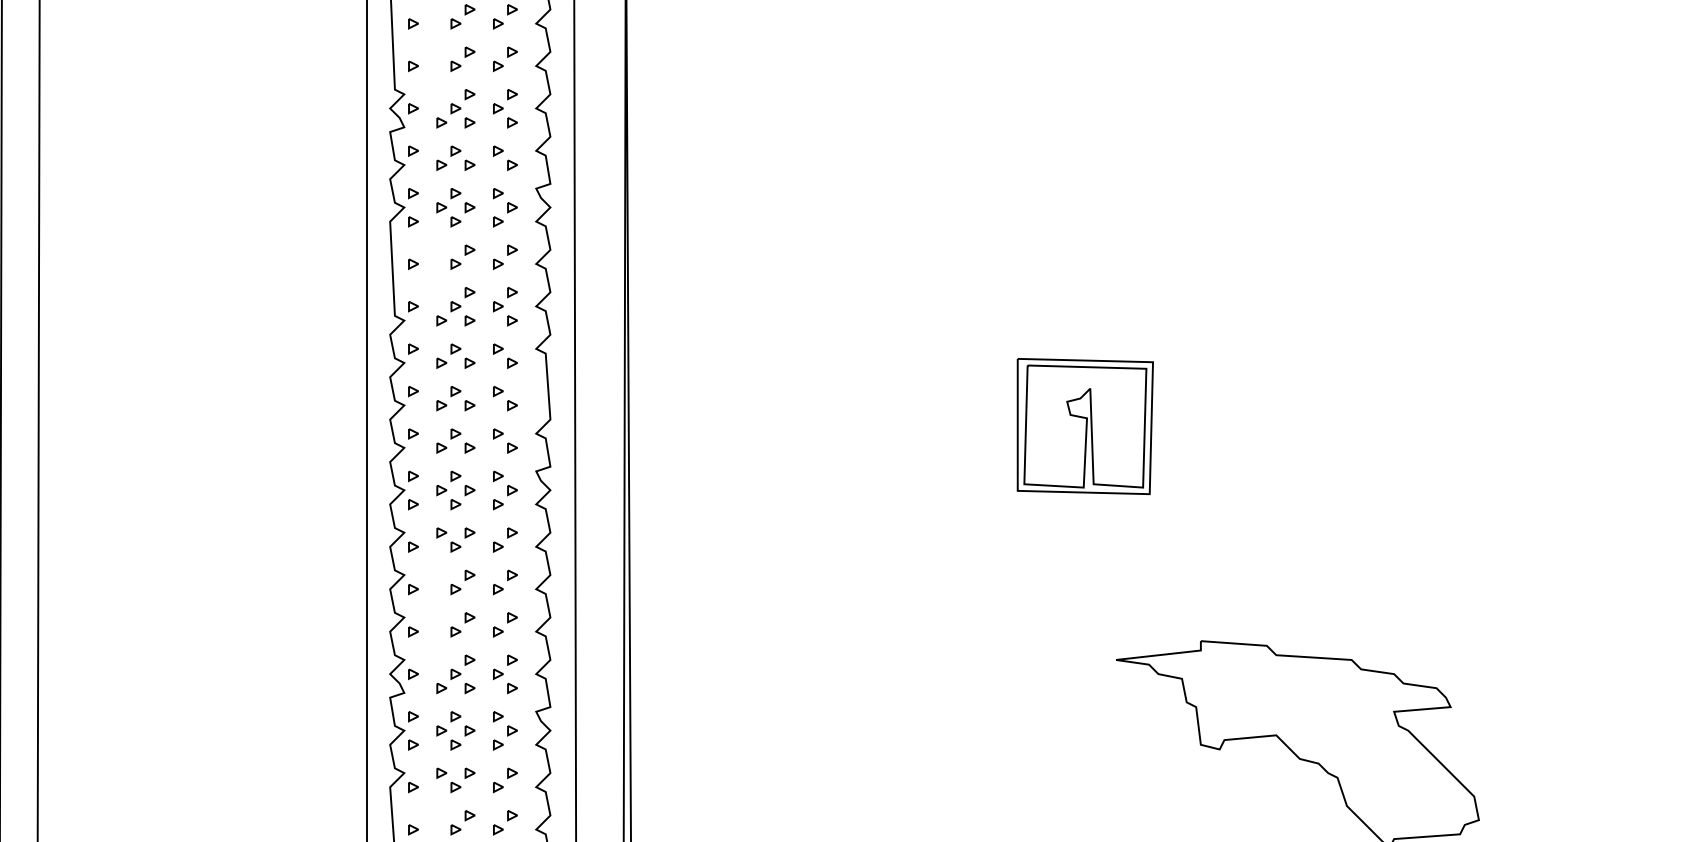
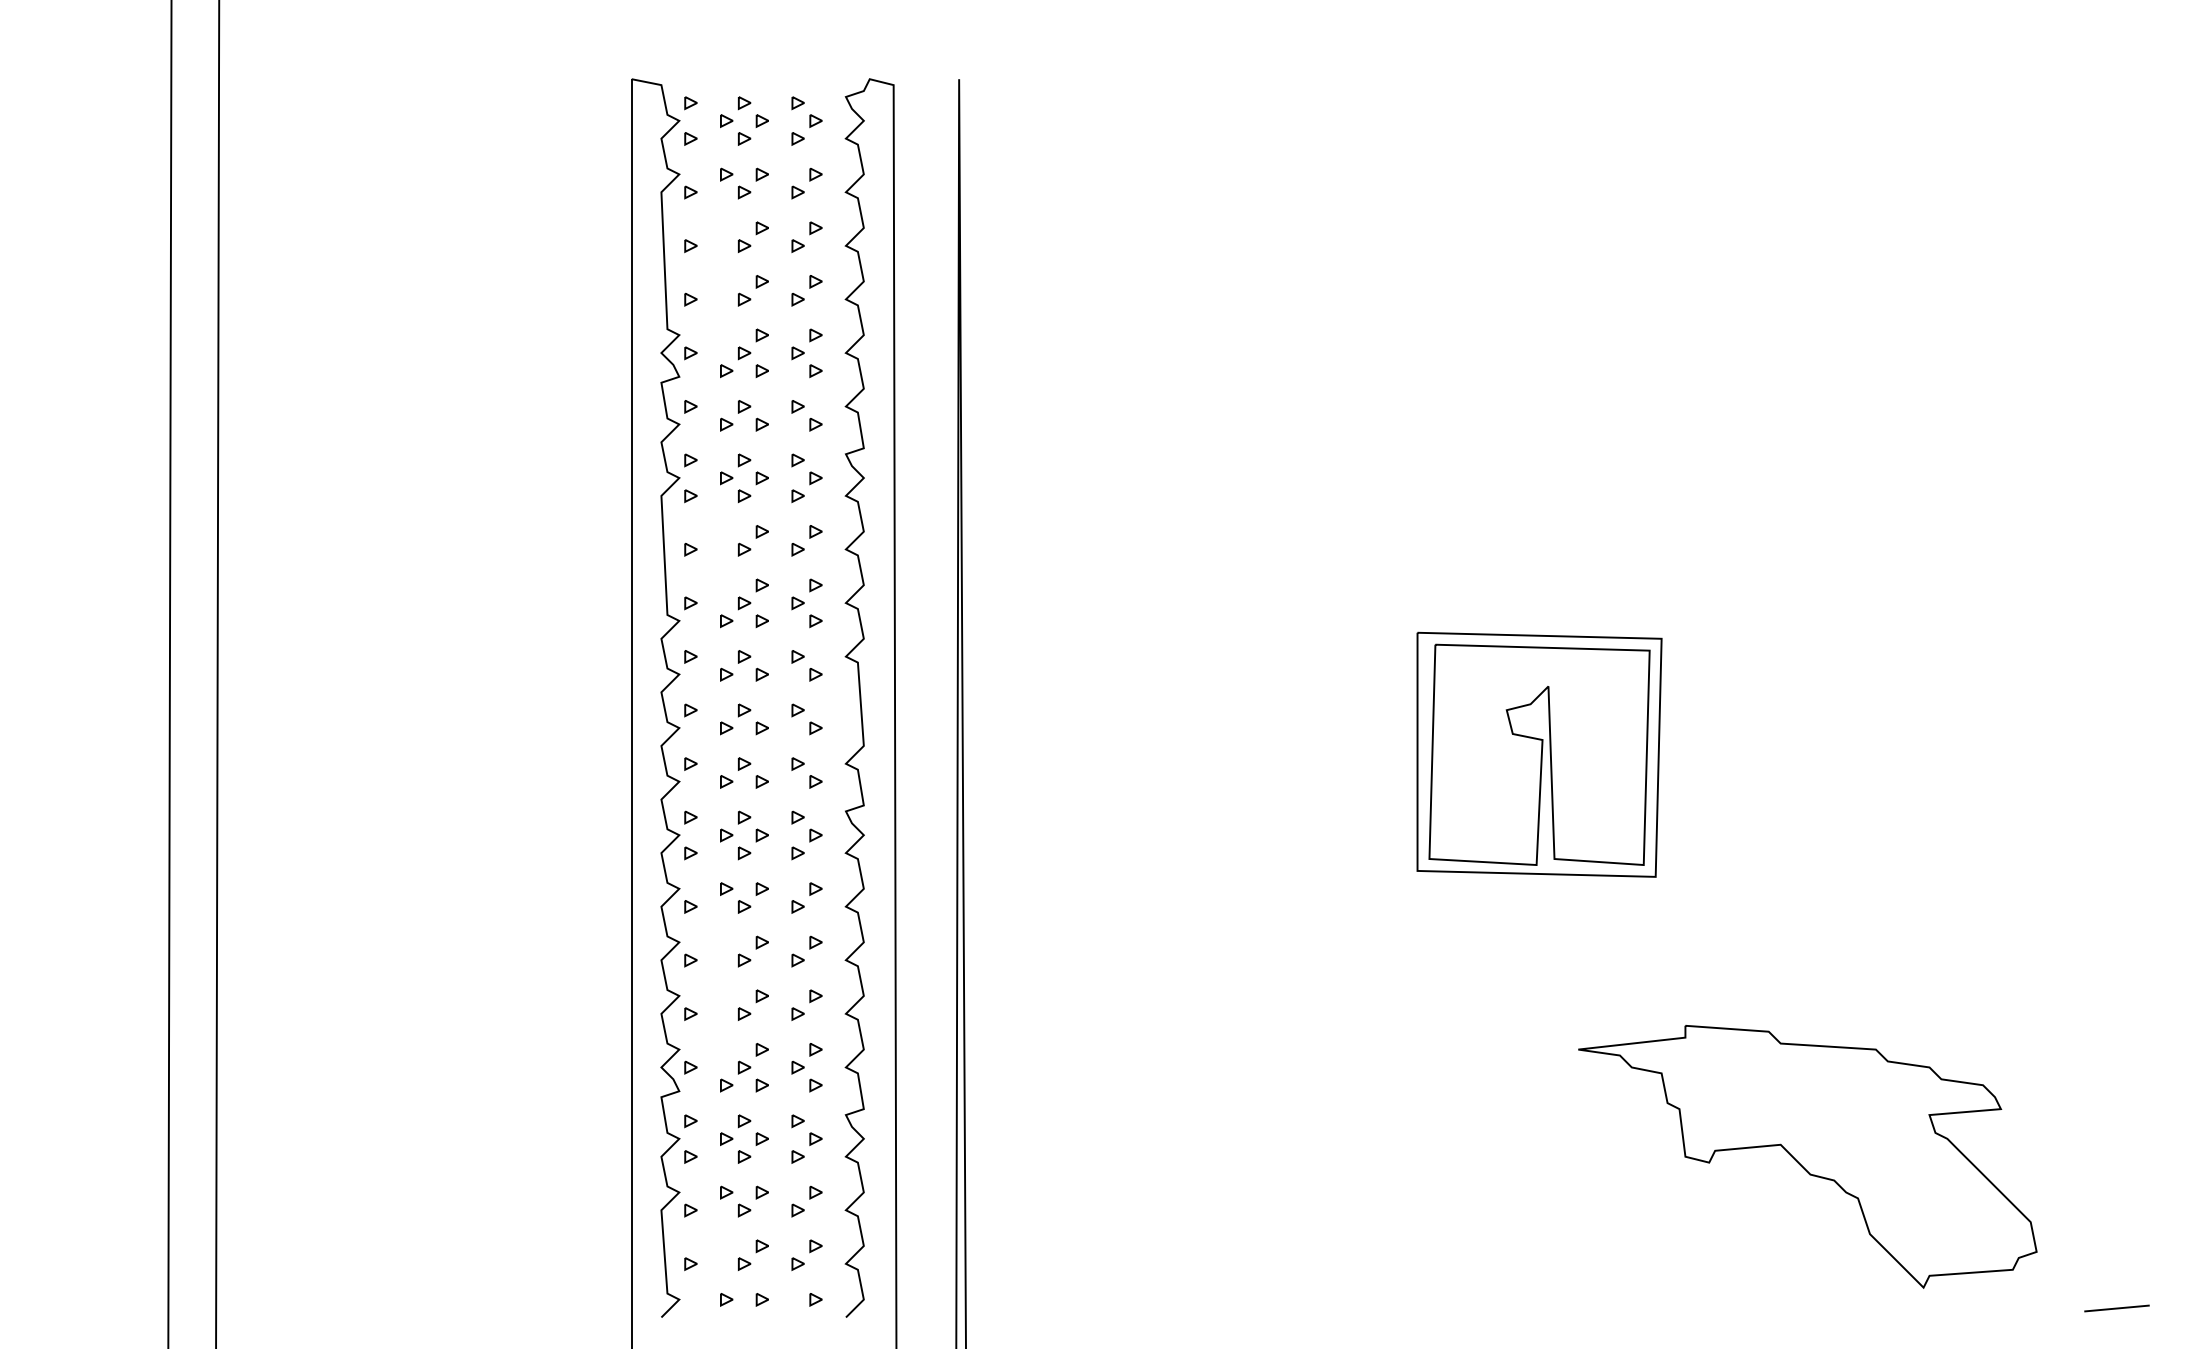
part: (1085, 426) -> (1539, 754), size x1.43

